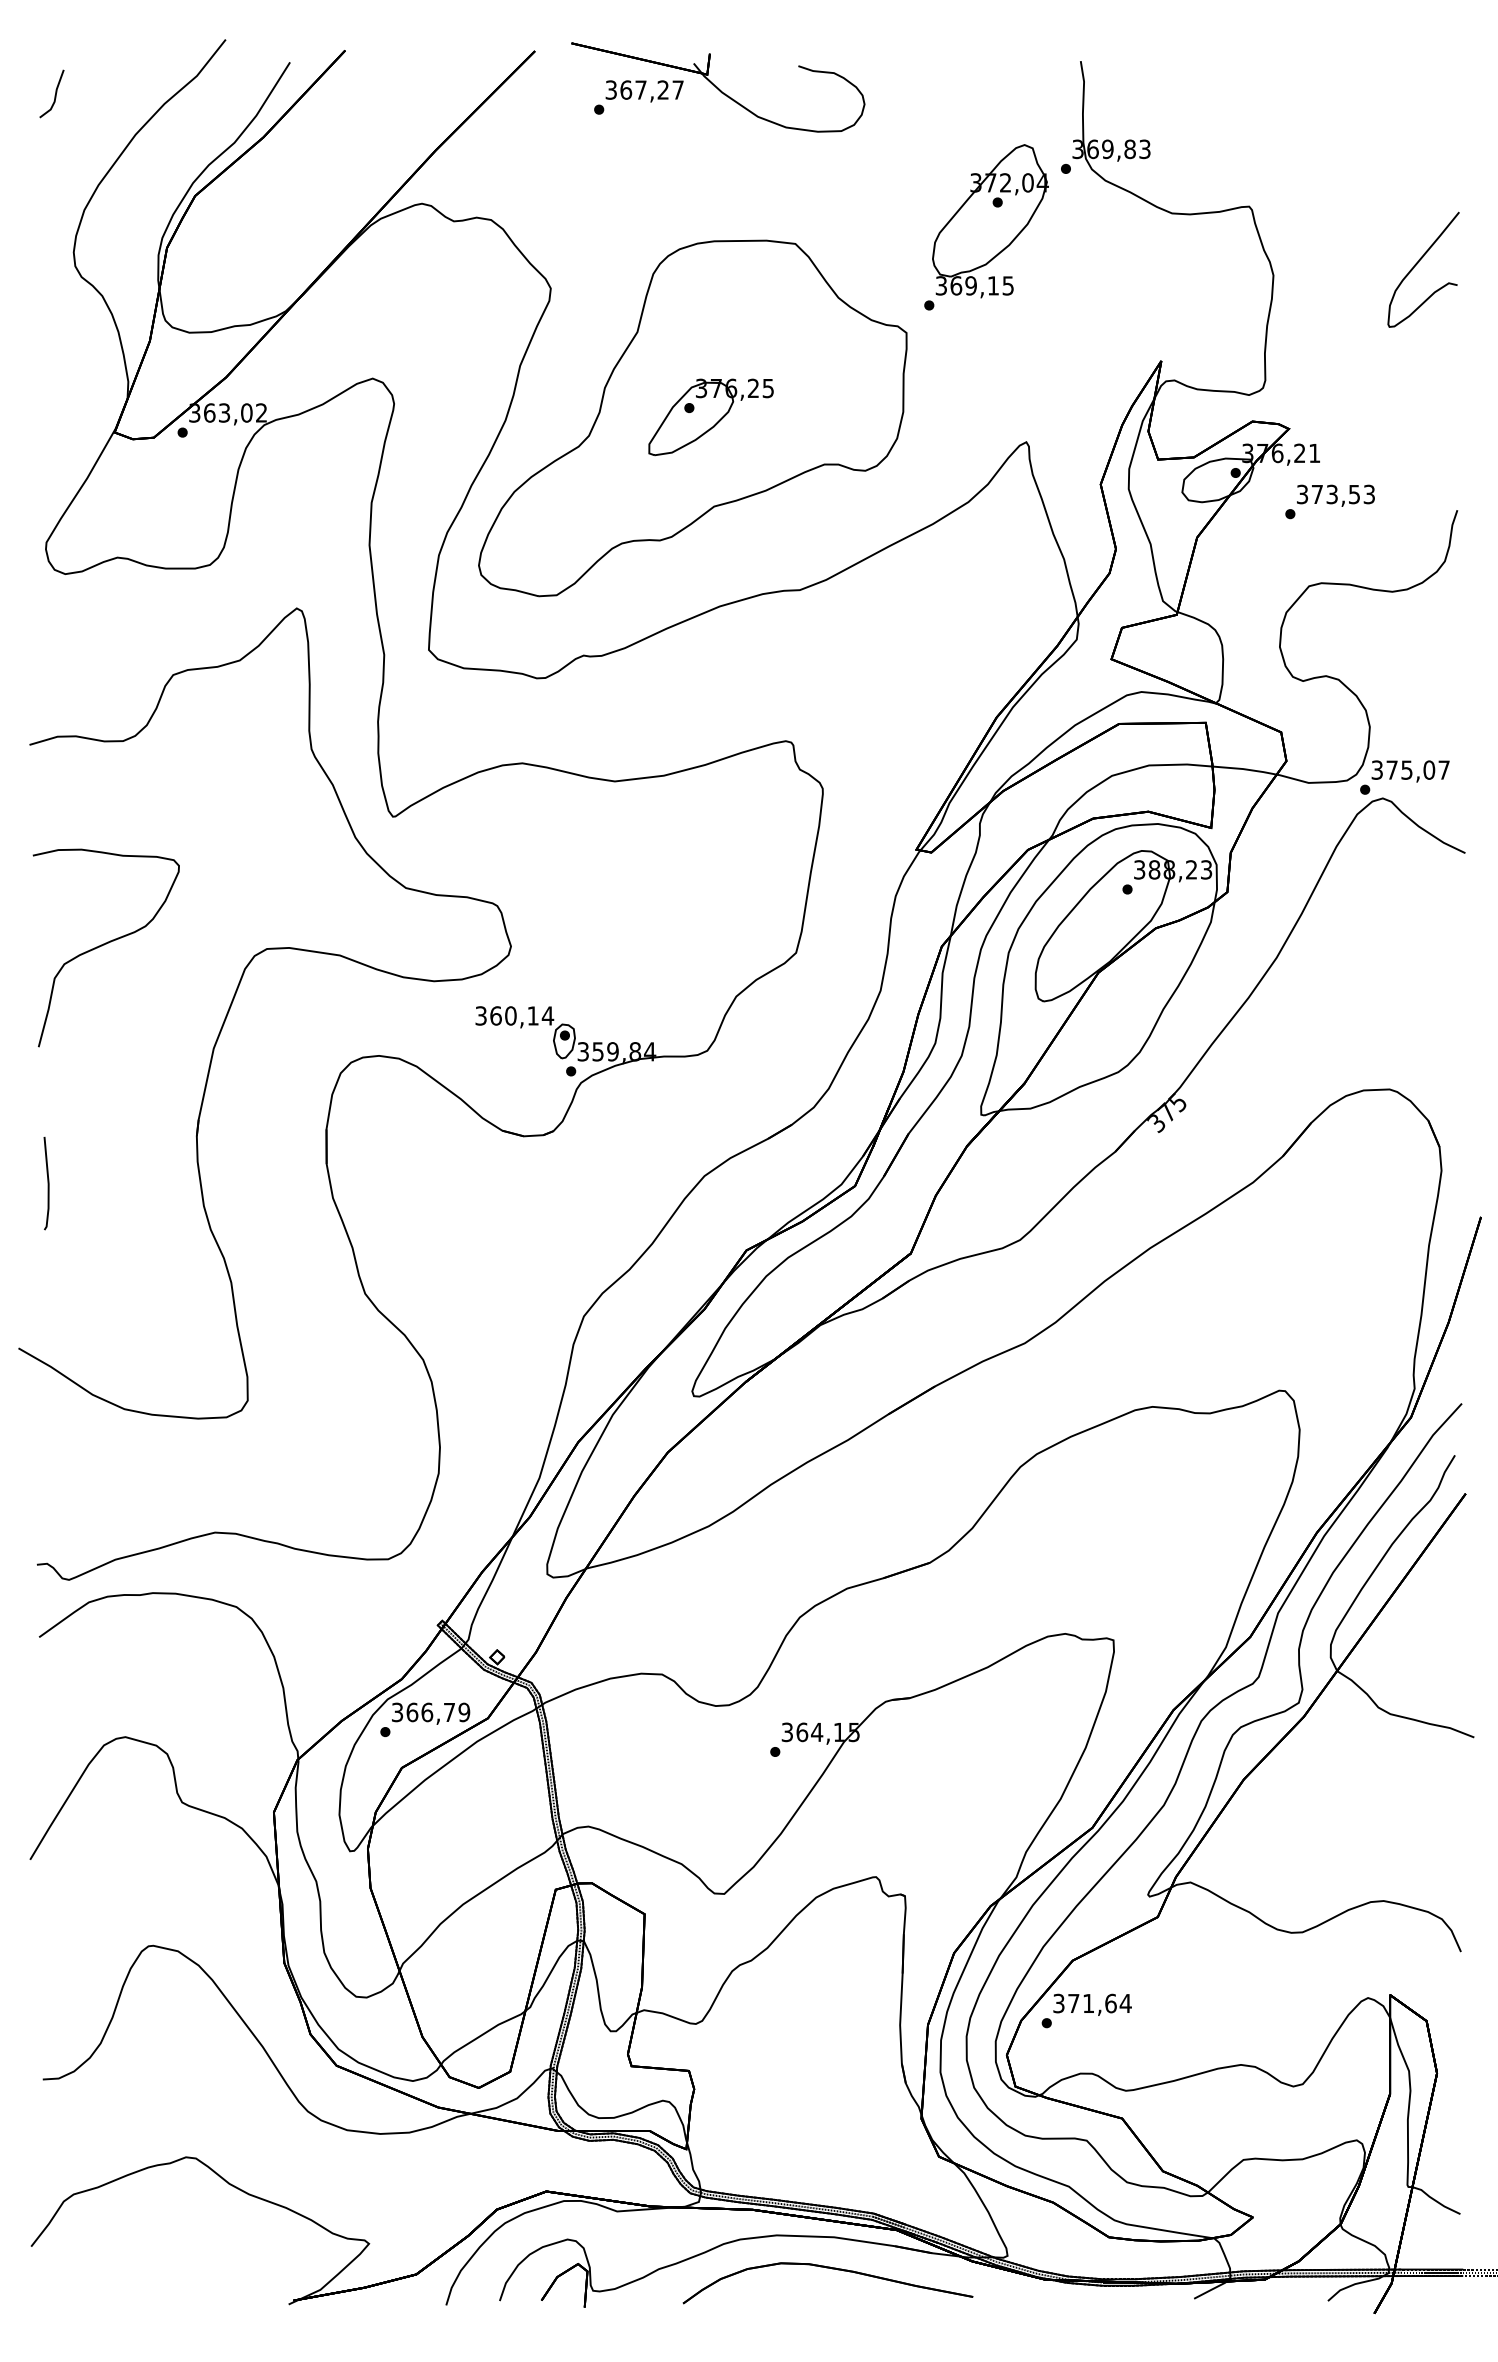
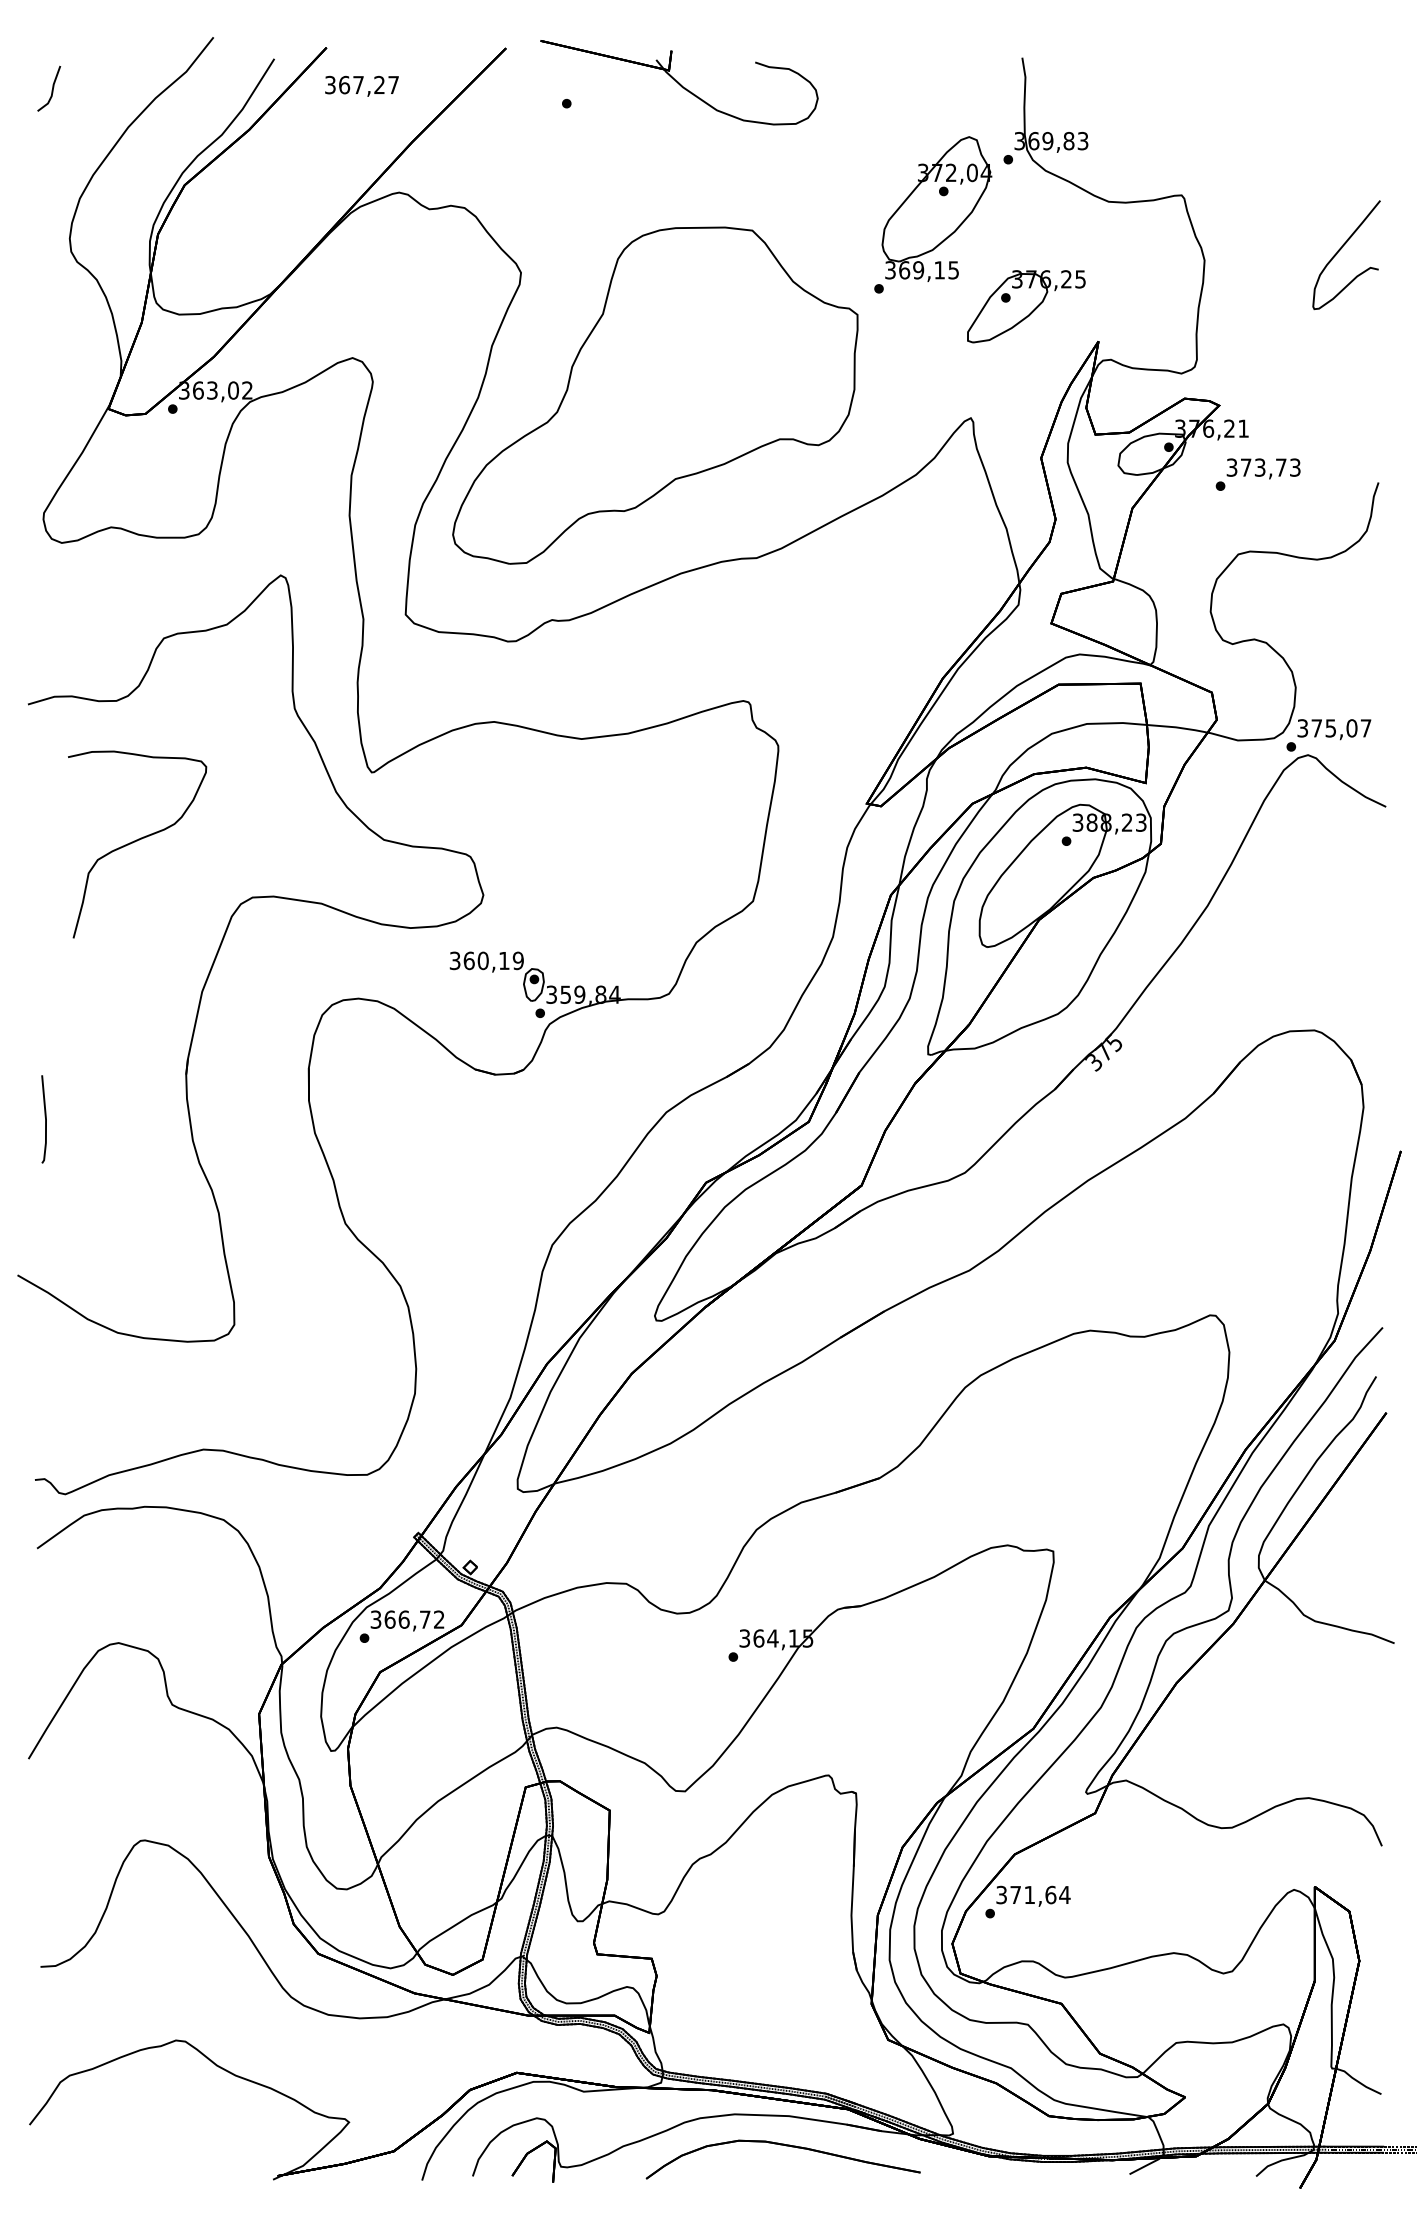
text: (644, 91) -> (361, 86), moved
part: (710, 417) -> (1025, 306), moved
text: (1354, 494) -> (1281, 467), 373,53 -> 373,73
part: (105, 947) -> (136, 844), moved
text: (547, 1015) -> (517, 960), 360,14 -> 360,19
text: (464, 1712) -> (439, 1619), 366,79 -> 366,72

